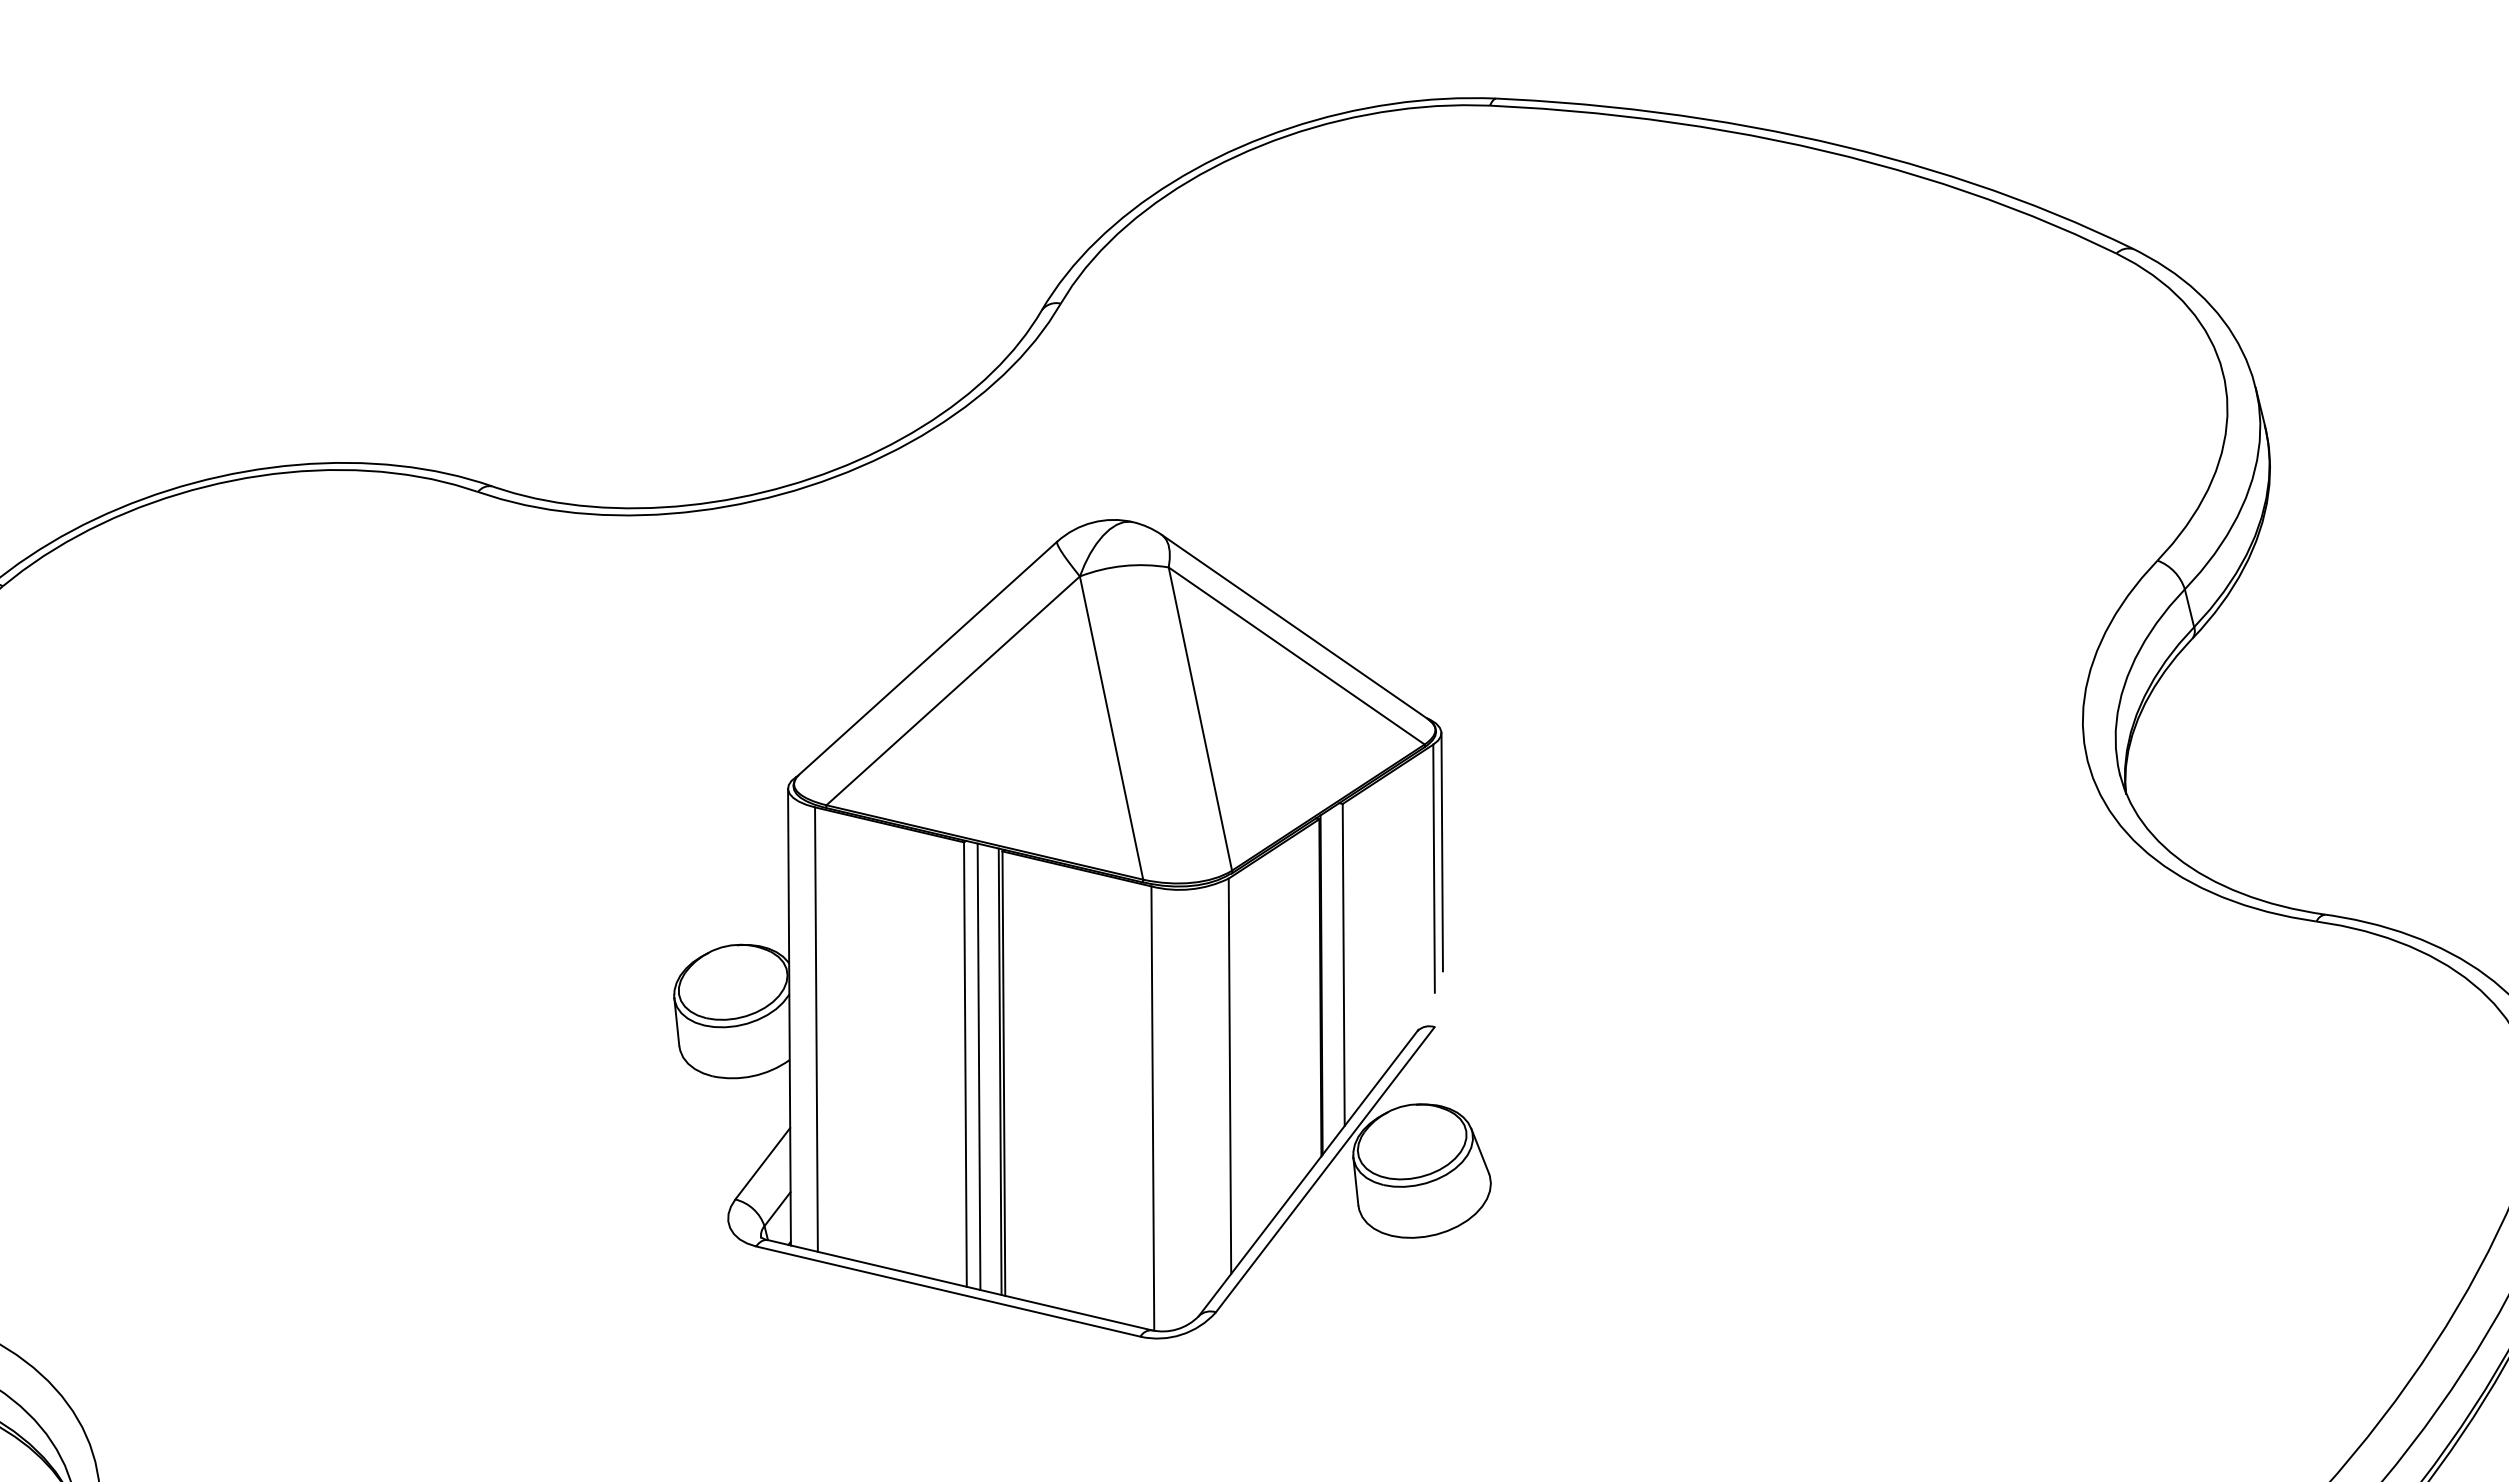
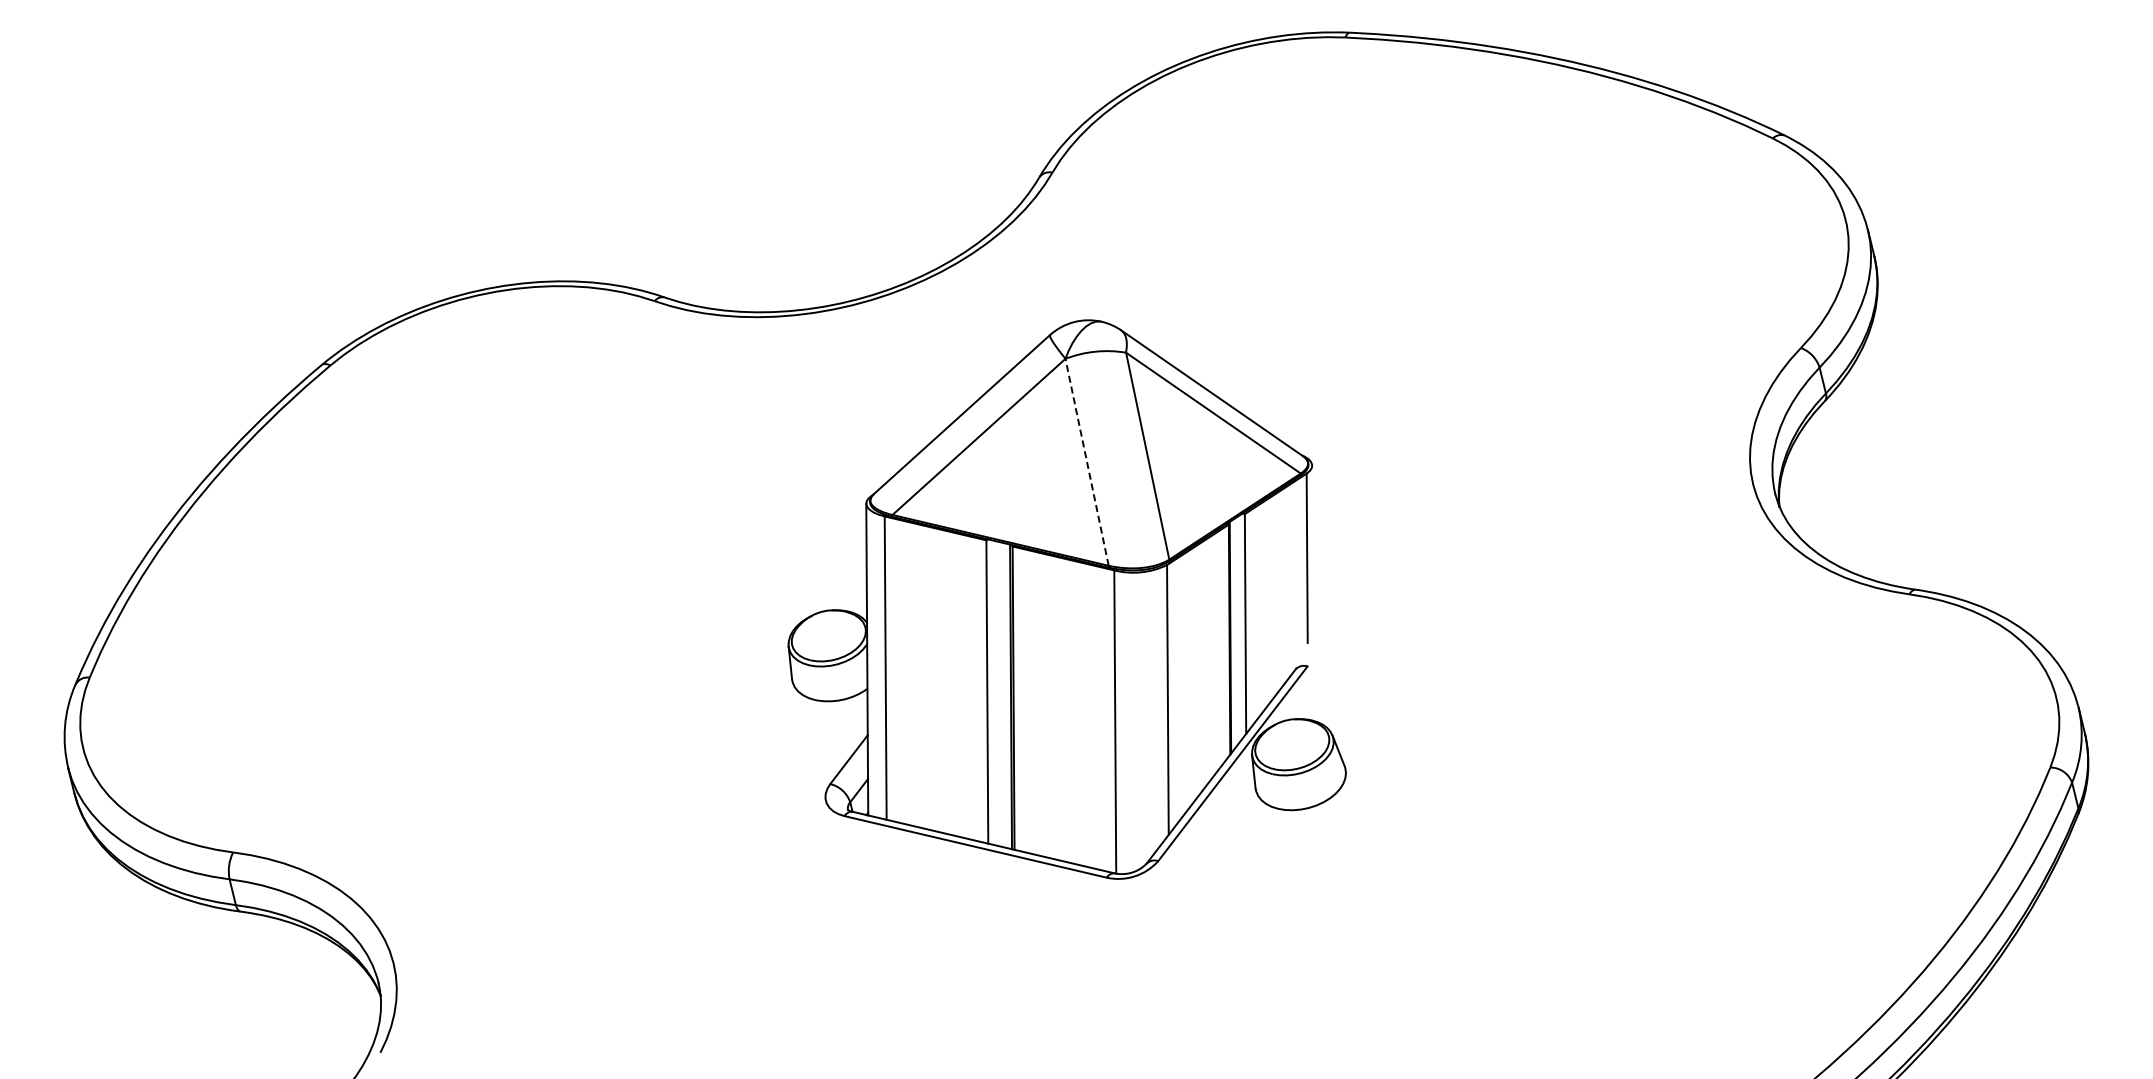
line: (1112, 728) -> (1087, 462), solid -> dashed
line: (1441, 851) -> (1312, 546), removed
line: (978, 1066) -> (996, 693), removed

